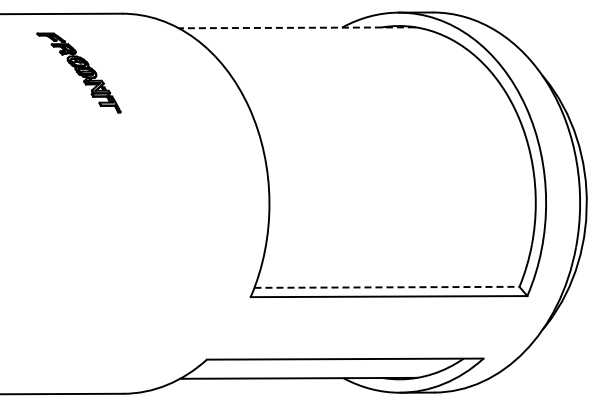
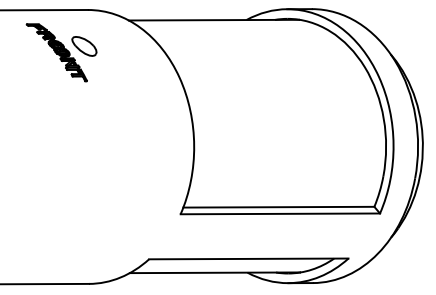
line: (296, 27) -> (213, 19), dashed -> solid
part: (116, 64) -> (83, 46), added
line: (386, 287) -> (278, 207), dashed -> solid

